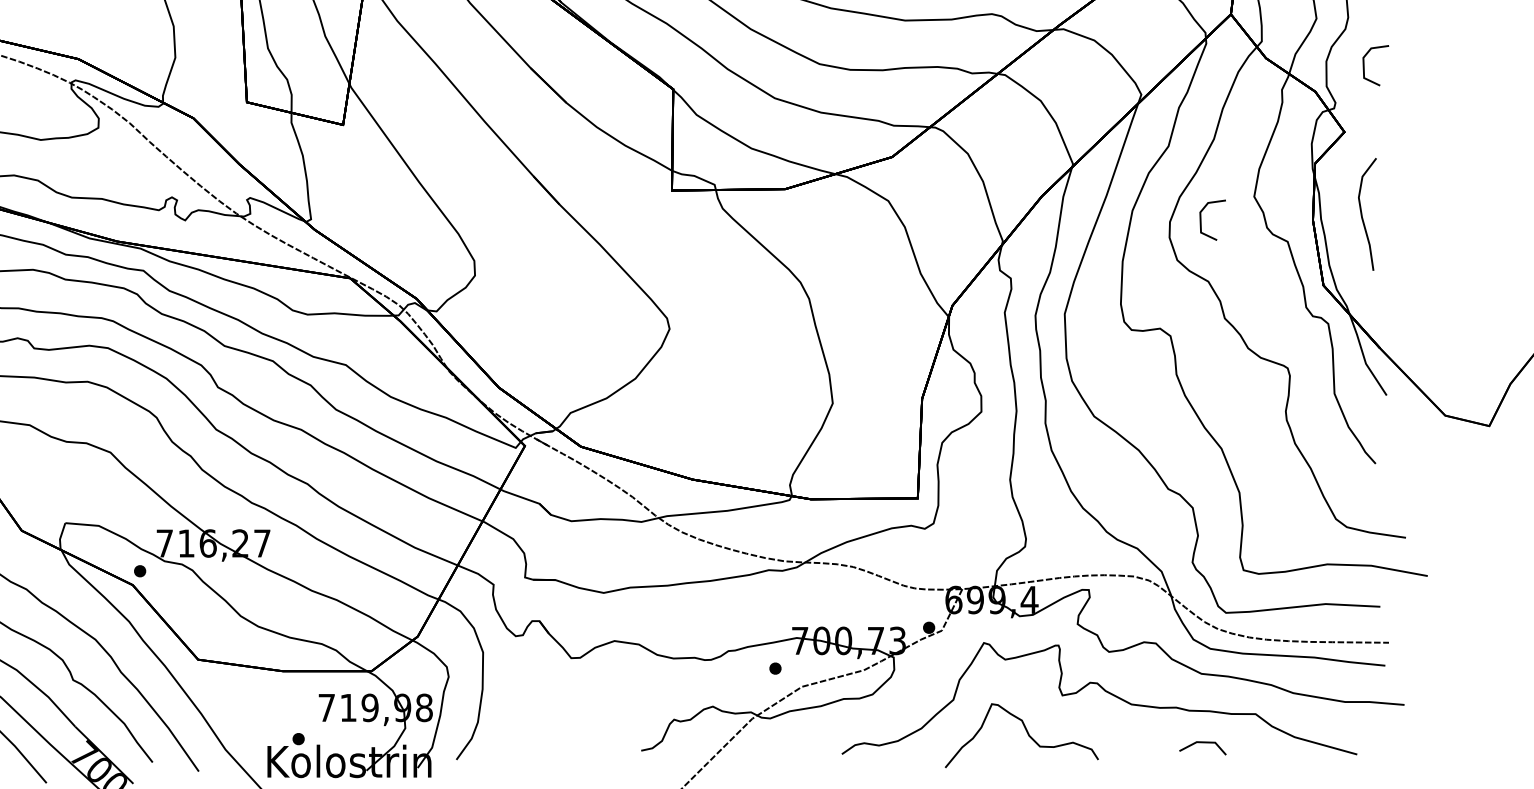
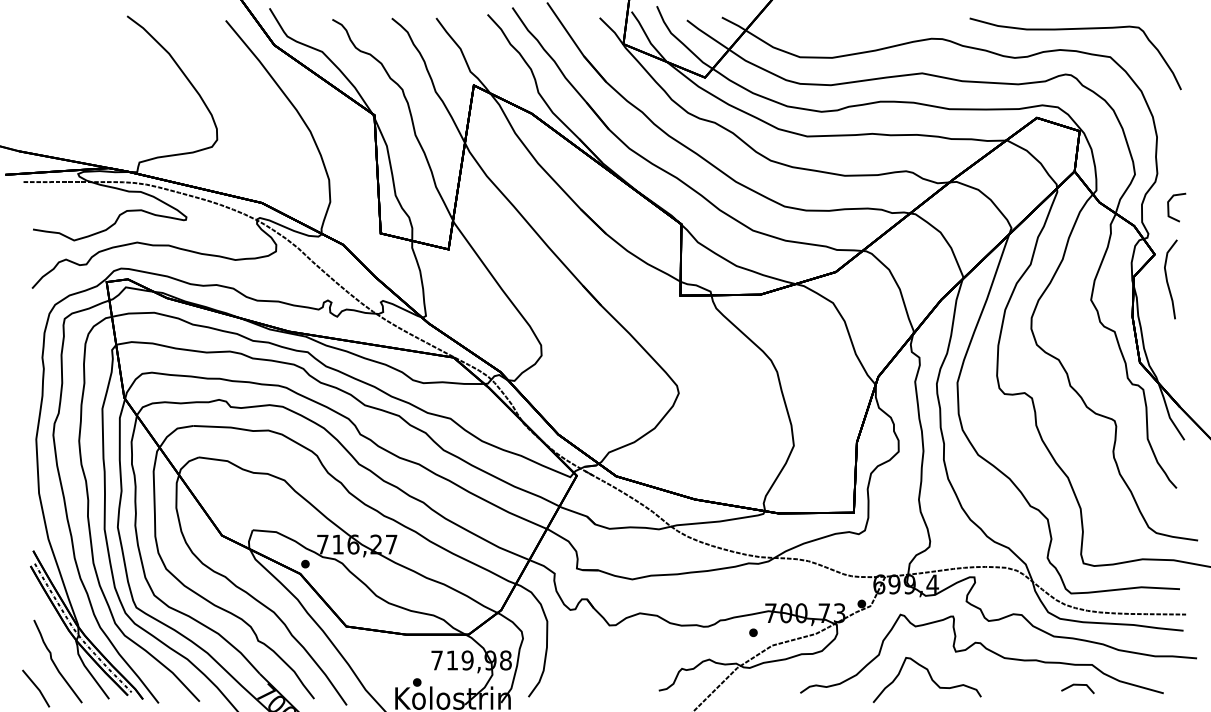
curve: (1362, 214) -> (1167, 279), moved
line: (1202, 220) -> (1054, 316), removed
line: (1202, 743) -> (1077, 685), moved

